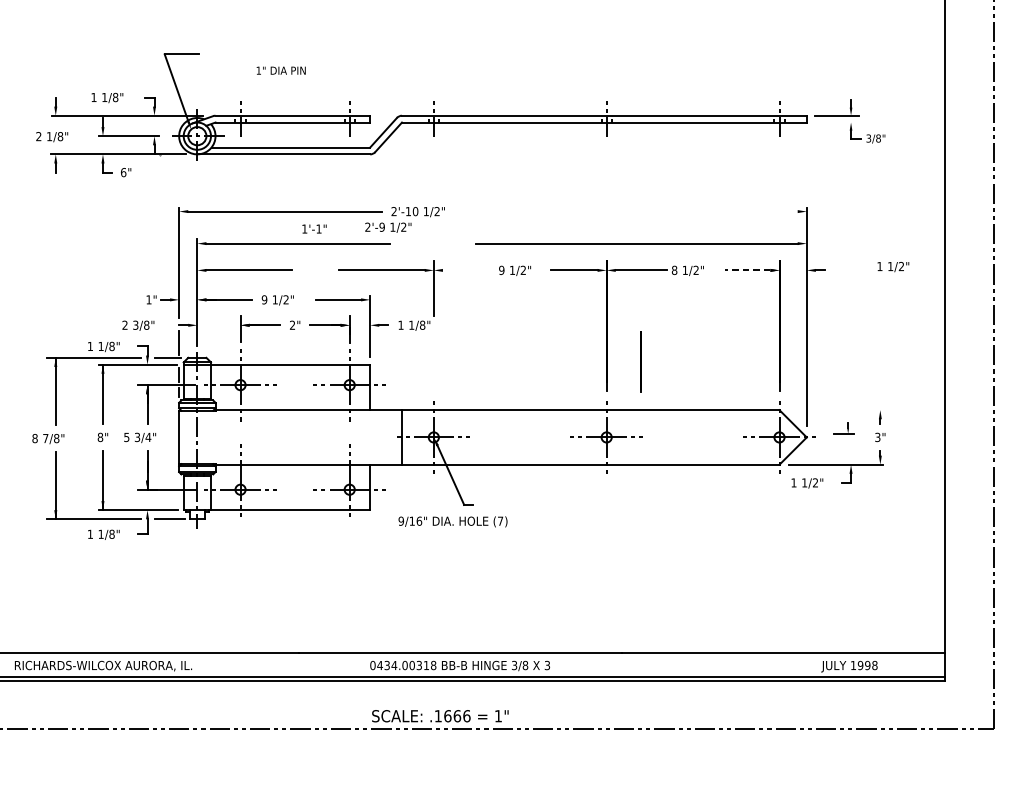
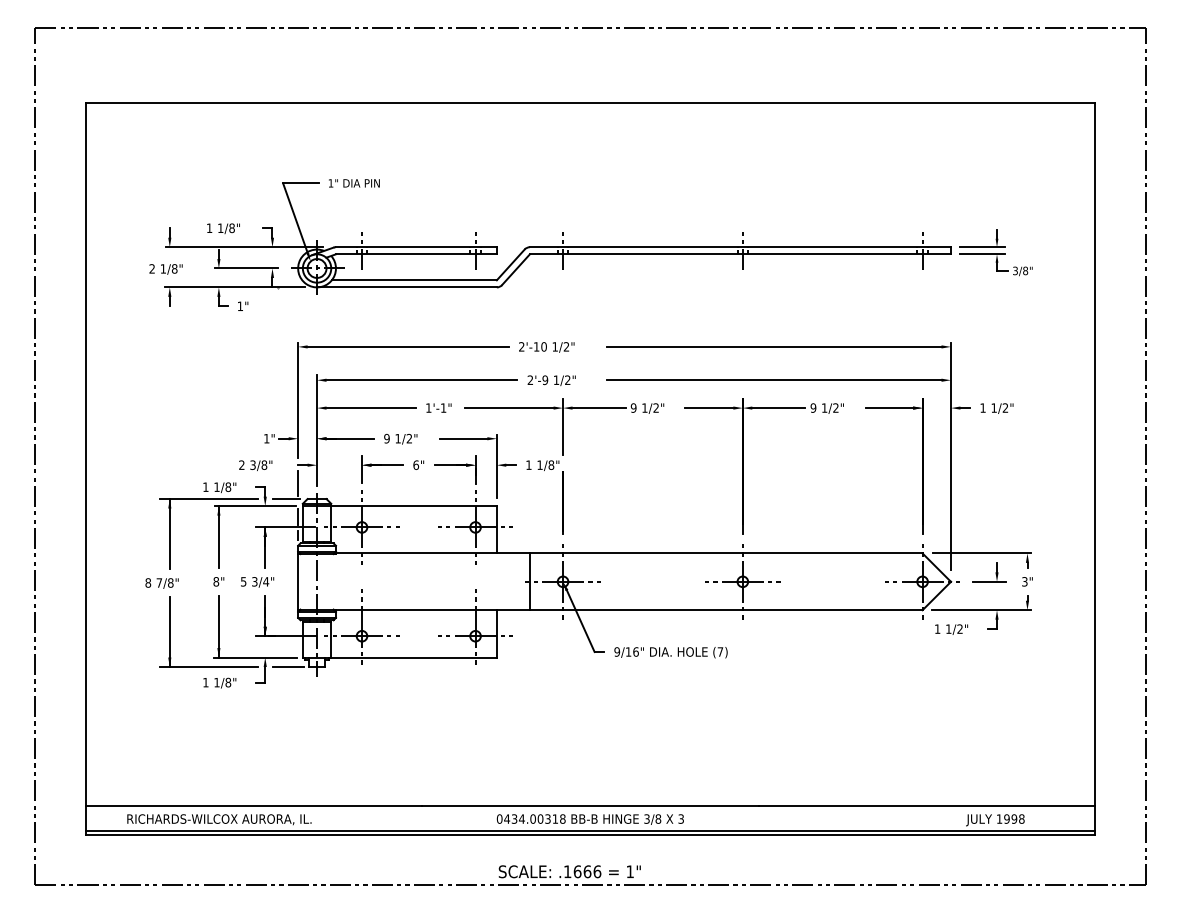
text: (281, 70) -> (354, 183), moved
line: (837, 122) -> (982, 254), added
text: (123, 172) -> (240, 306), 6" -> 1"
line: (636, 211) -> (773, 346), added
text: (388, 227) -> (551, 380), moved
text: (314, 228) -> (438, 407), moved
text: (892, 266) -> (996, 408), moved
text: (674, 269) -> (813, 407), 8 -> 9
line: (467, 270) -> (598, 408), added
line: (747, 270) -> (889, 408), dashed -> solid
text: (292, 324) -> (416, 464), 2" -> 6"
line: (640, 361) -> (562, 502), moved
line: (836, 410) -> (981, 553), added
part: (843, 428) -> (989, 572), size x1.67
text: (452, 521) -> (670, 652), moved

